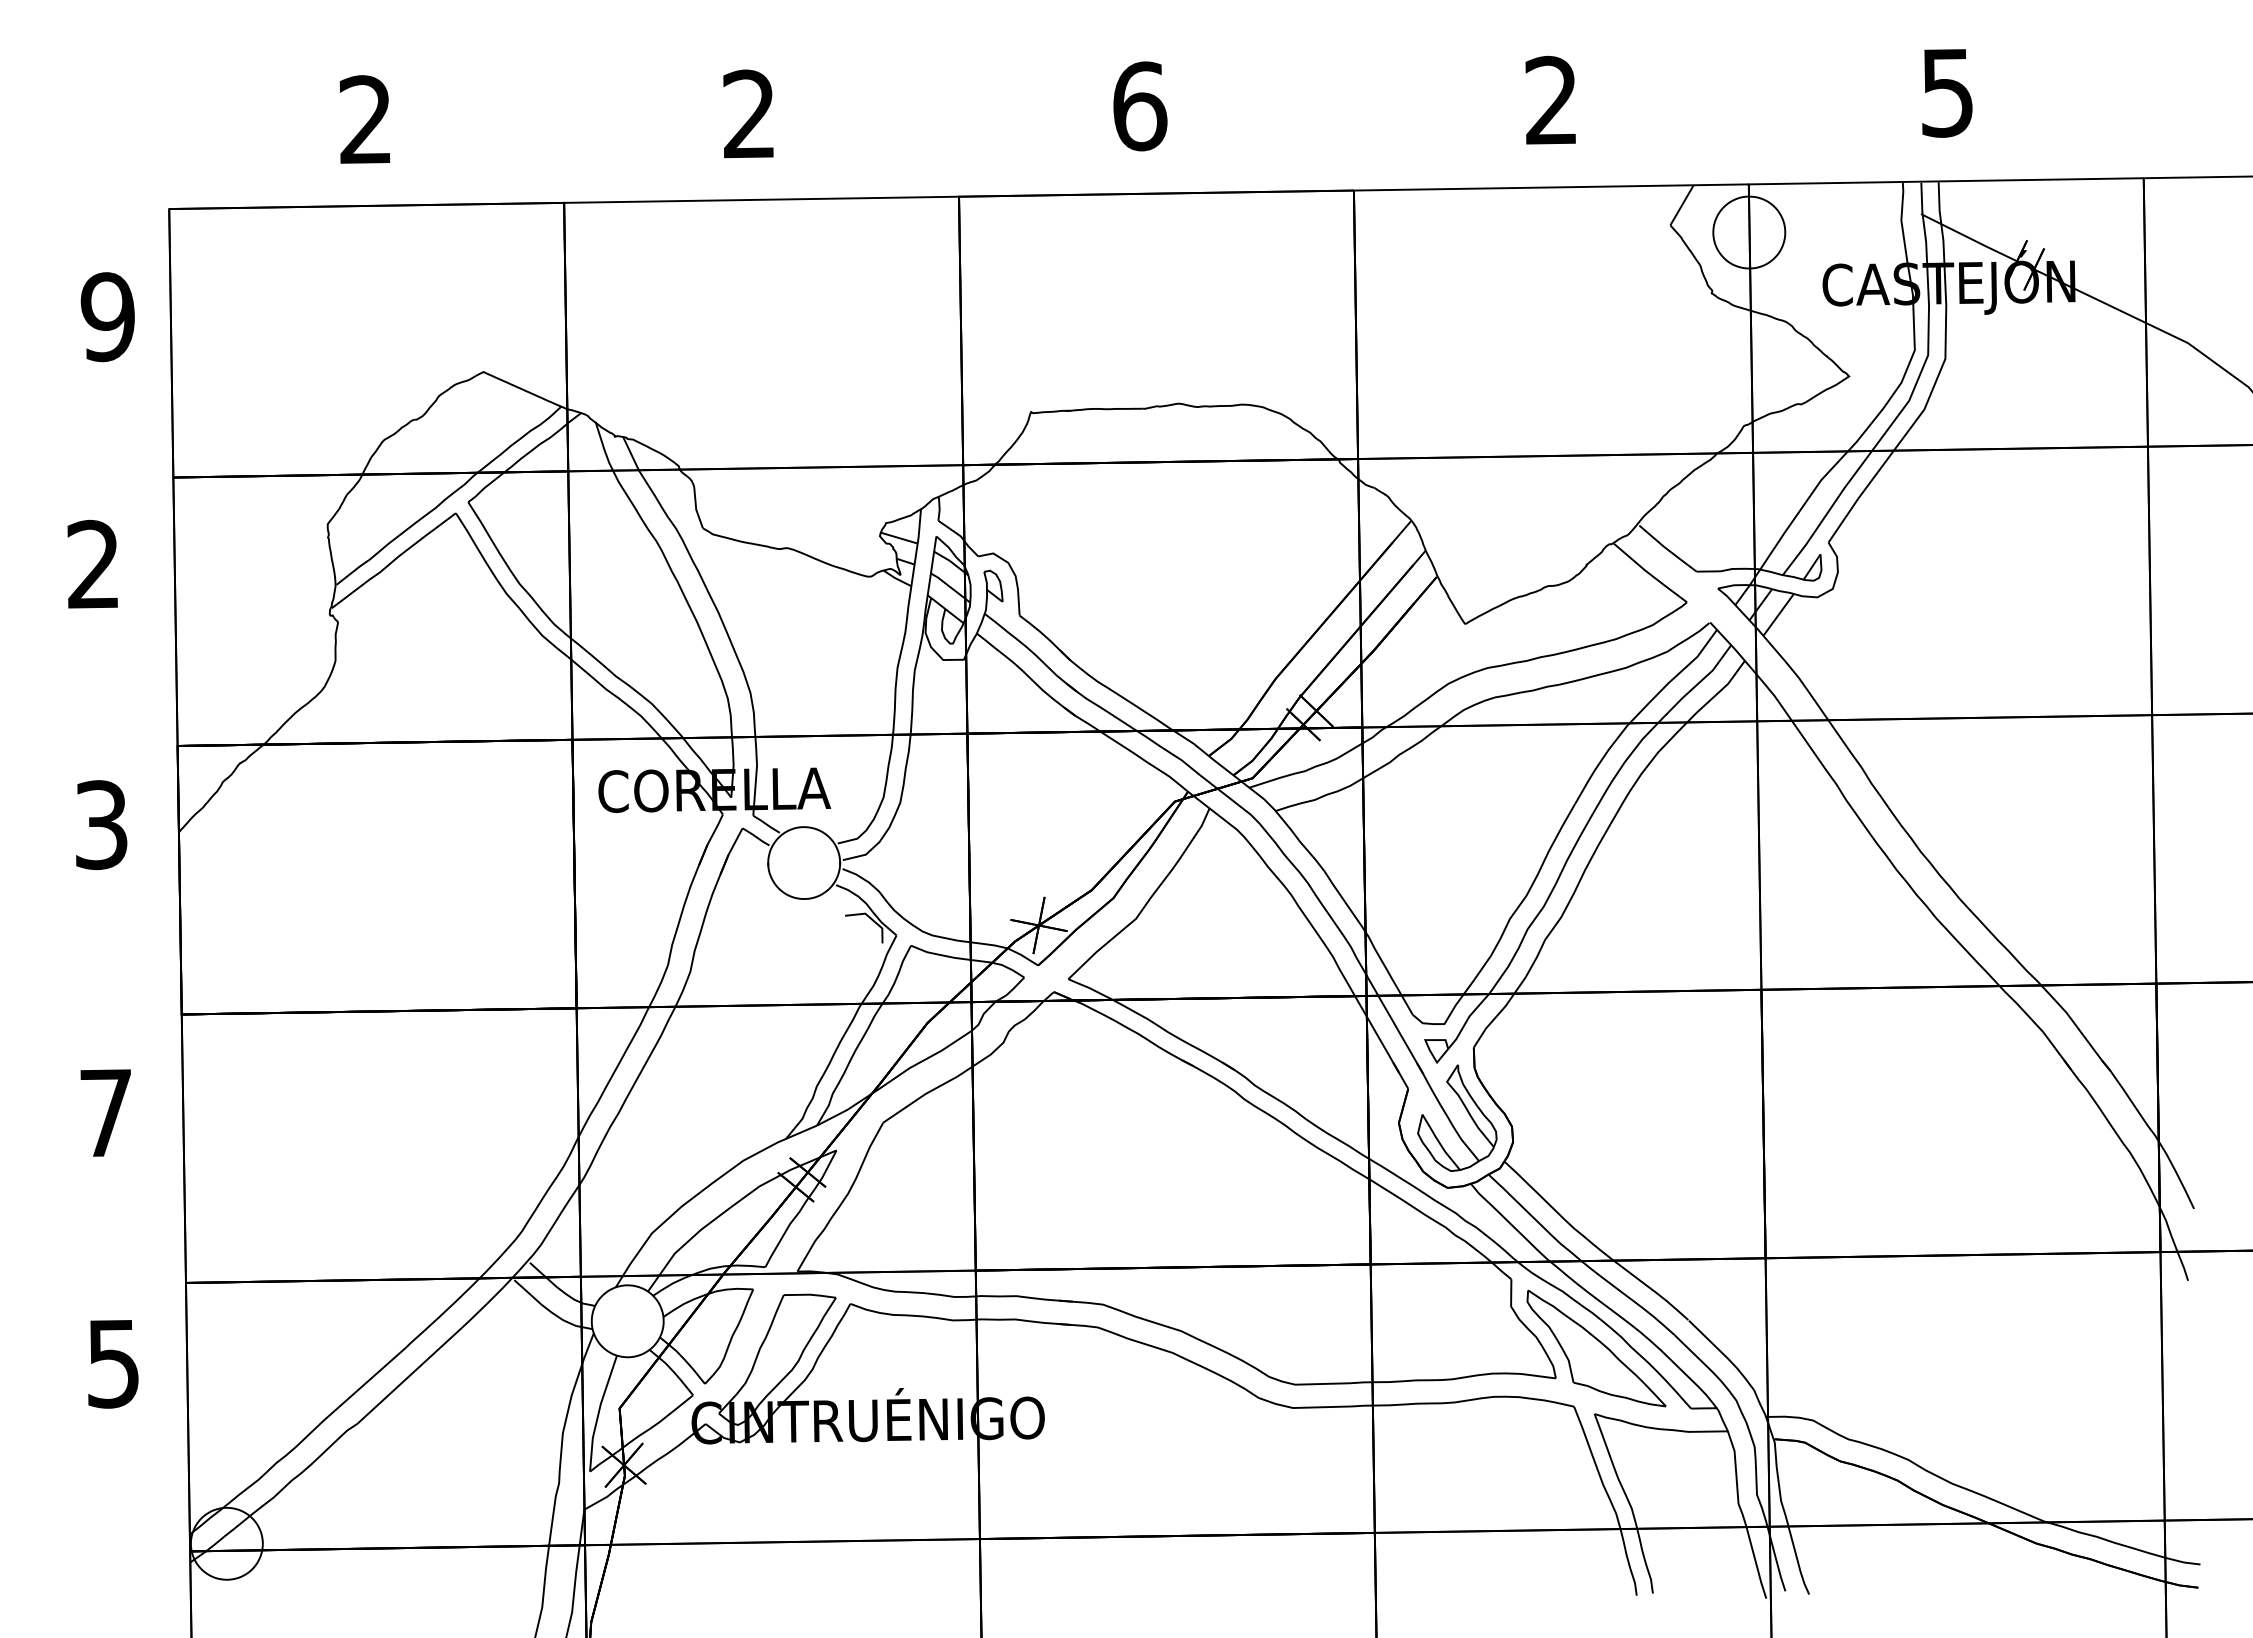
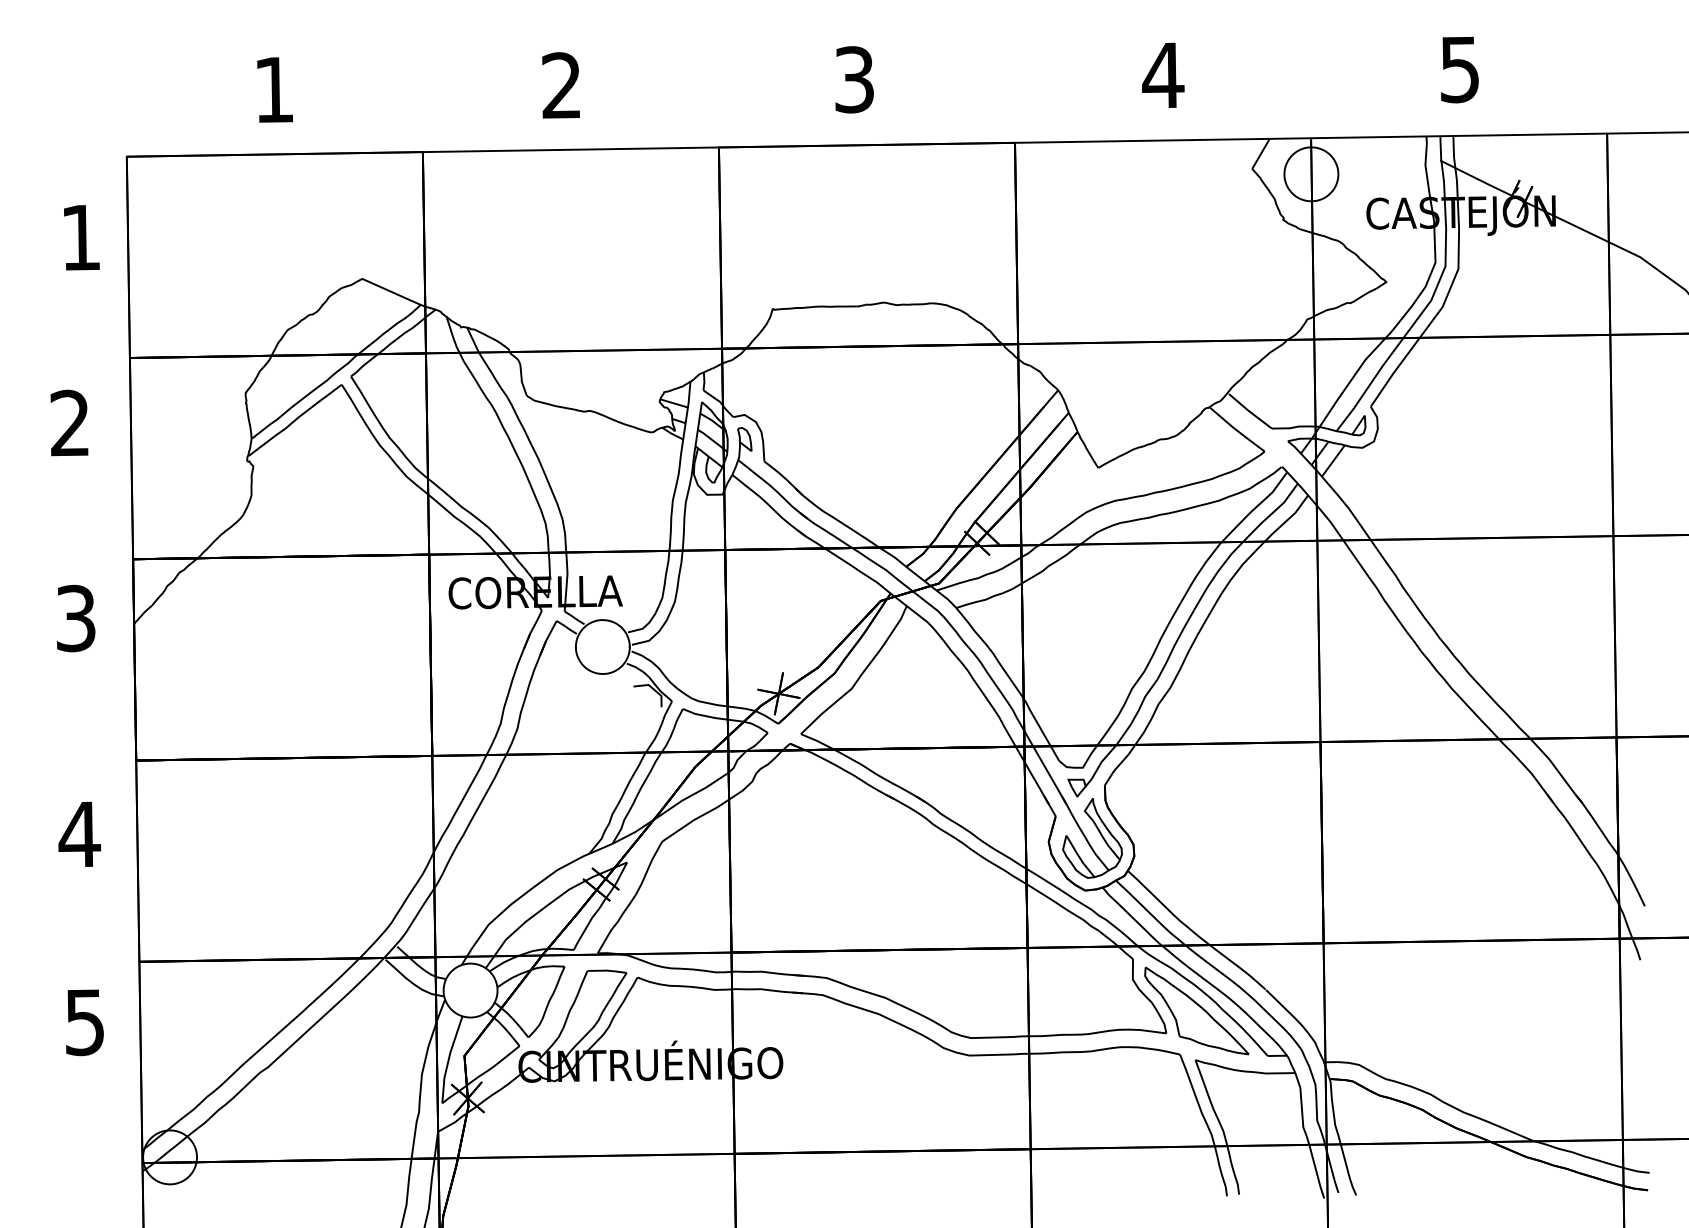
text: (1551, 99) -> (1163, 74), 2 -> 4
text: (1140, 106) -> (854, 79), 6 -> 3
text: (364, 119) -> (273, 89), 2 -> 1
text: (107, 317) -> (80, 238), 9 -> 1
text: (106, 1112) -> (79, 834), 7 -> 4

